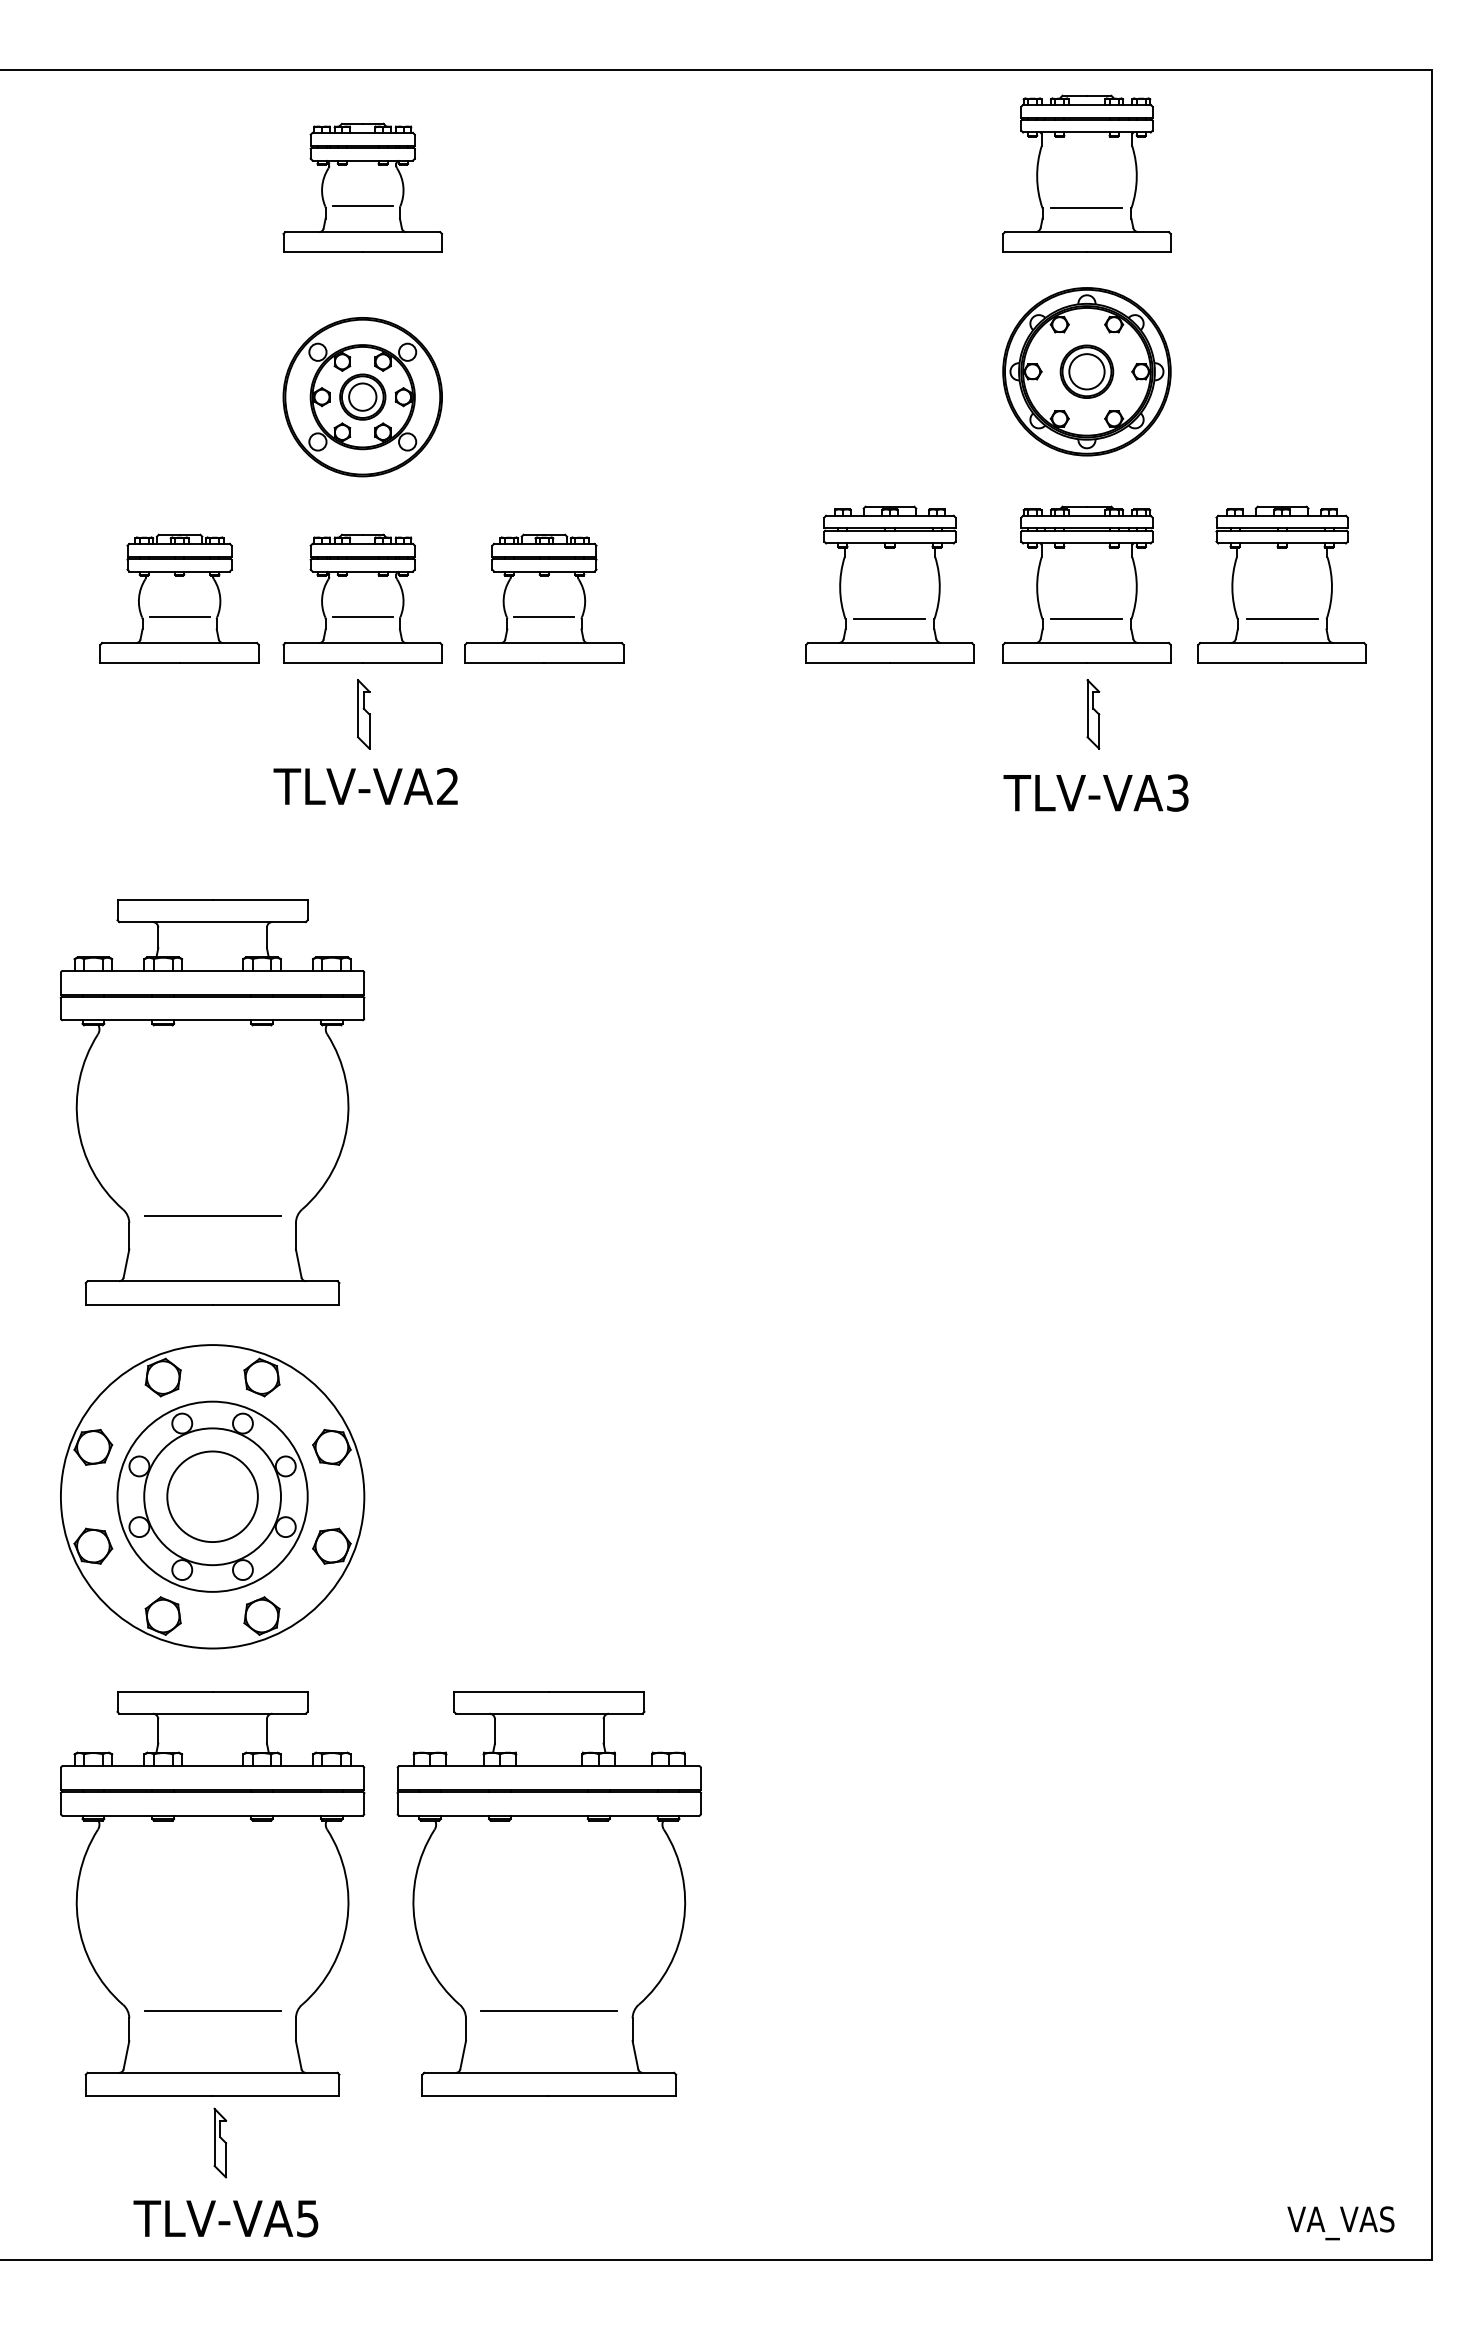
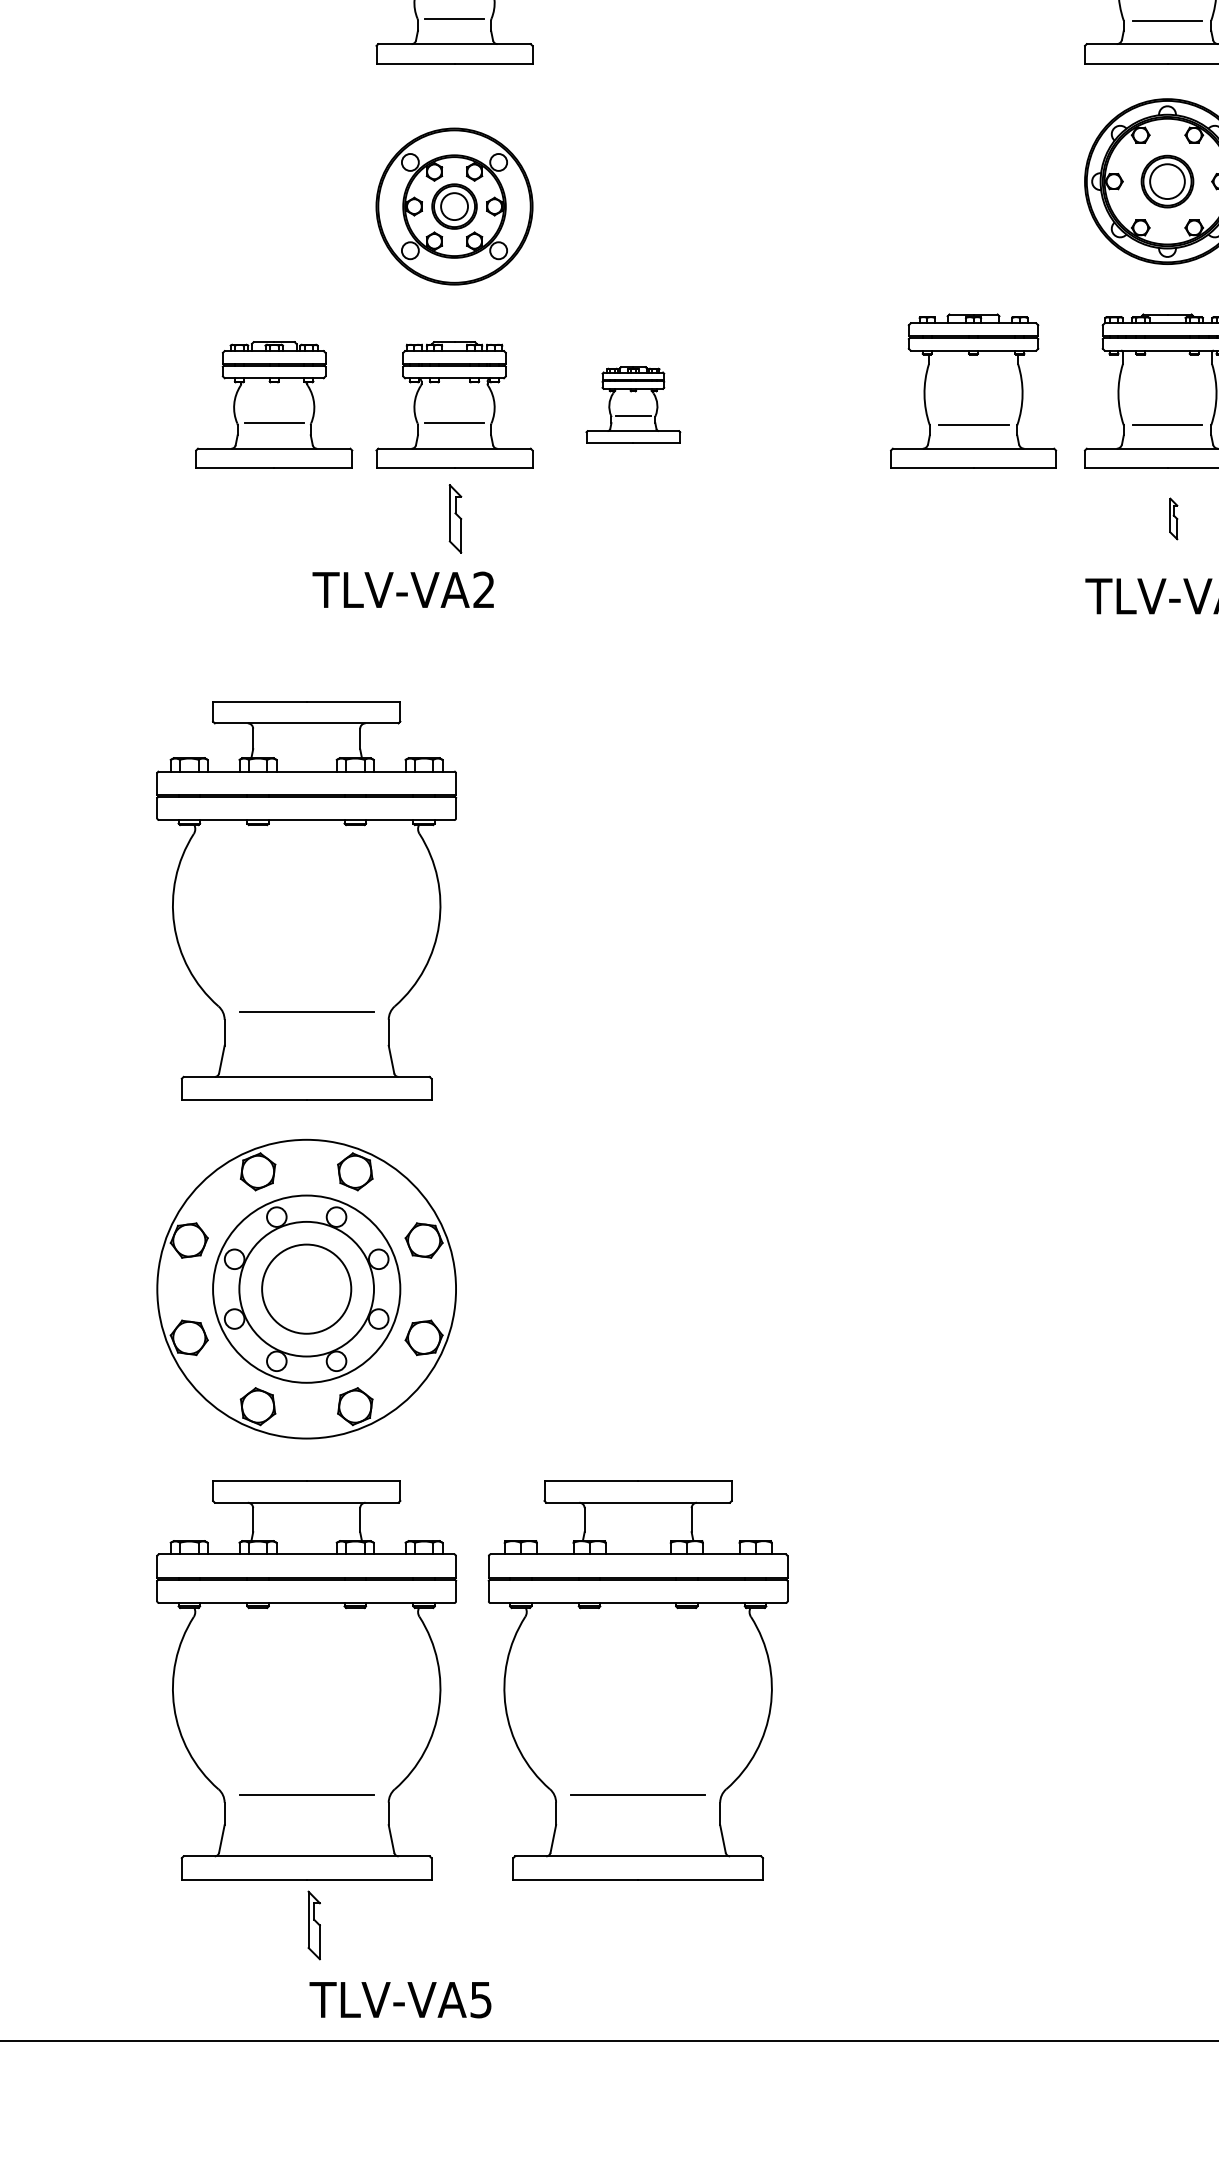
part: (544, 598) -> (633, 404), size x0.6
part: (1093, 714) -> (1173, 519), size x0.6
text: (365, 786) -> (403, 589), moved
text: (225, 2218) -> (400, 1999), moved

